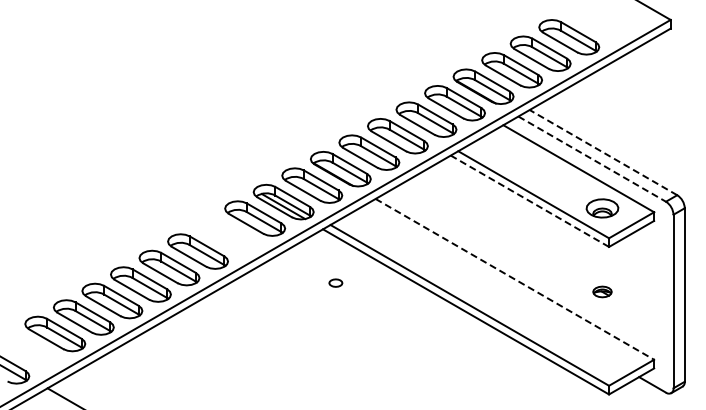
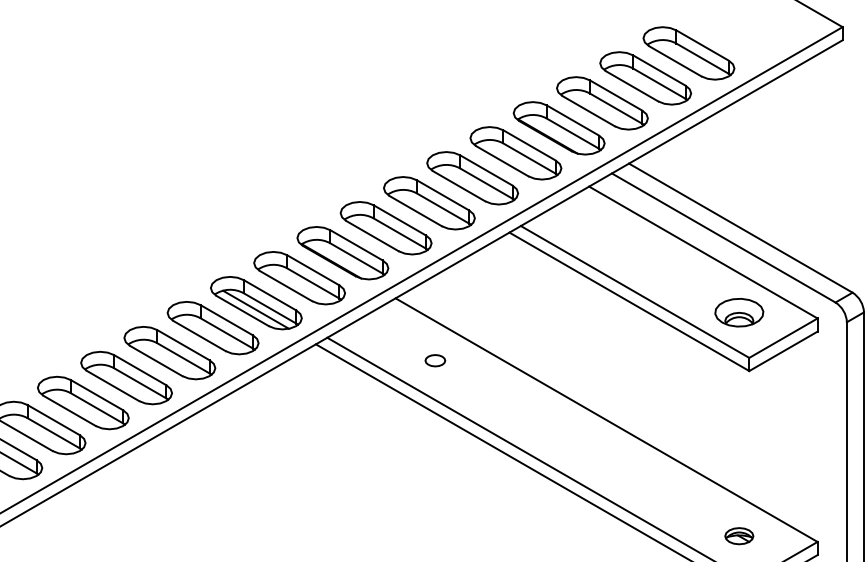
line: (603, 152) -> (740, 227), dashed -> solid
line: (592, 159) -> (724, 238), dashed -> solid
line: (529, 201) -> (628, 302), dashed -> solid
part: (226, 234) -> (169, 352), added
line: (514, 279) -> (606, 420), dashed -> solid
part: (335, 282) -> (434, 359), moved
part: (602, 291) -> (739, 535), moved

